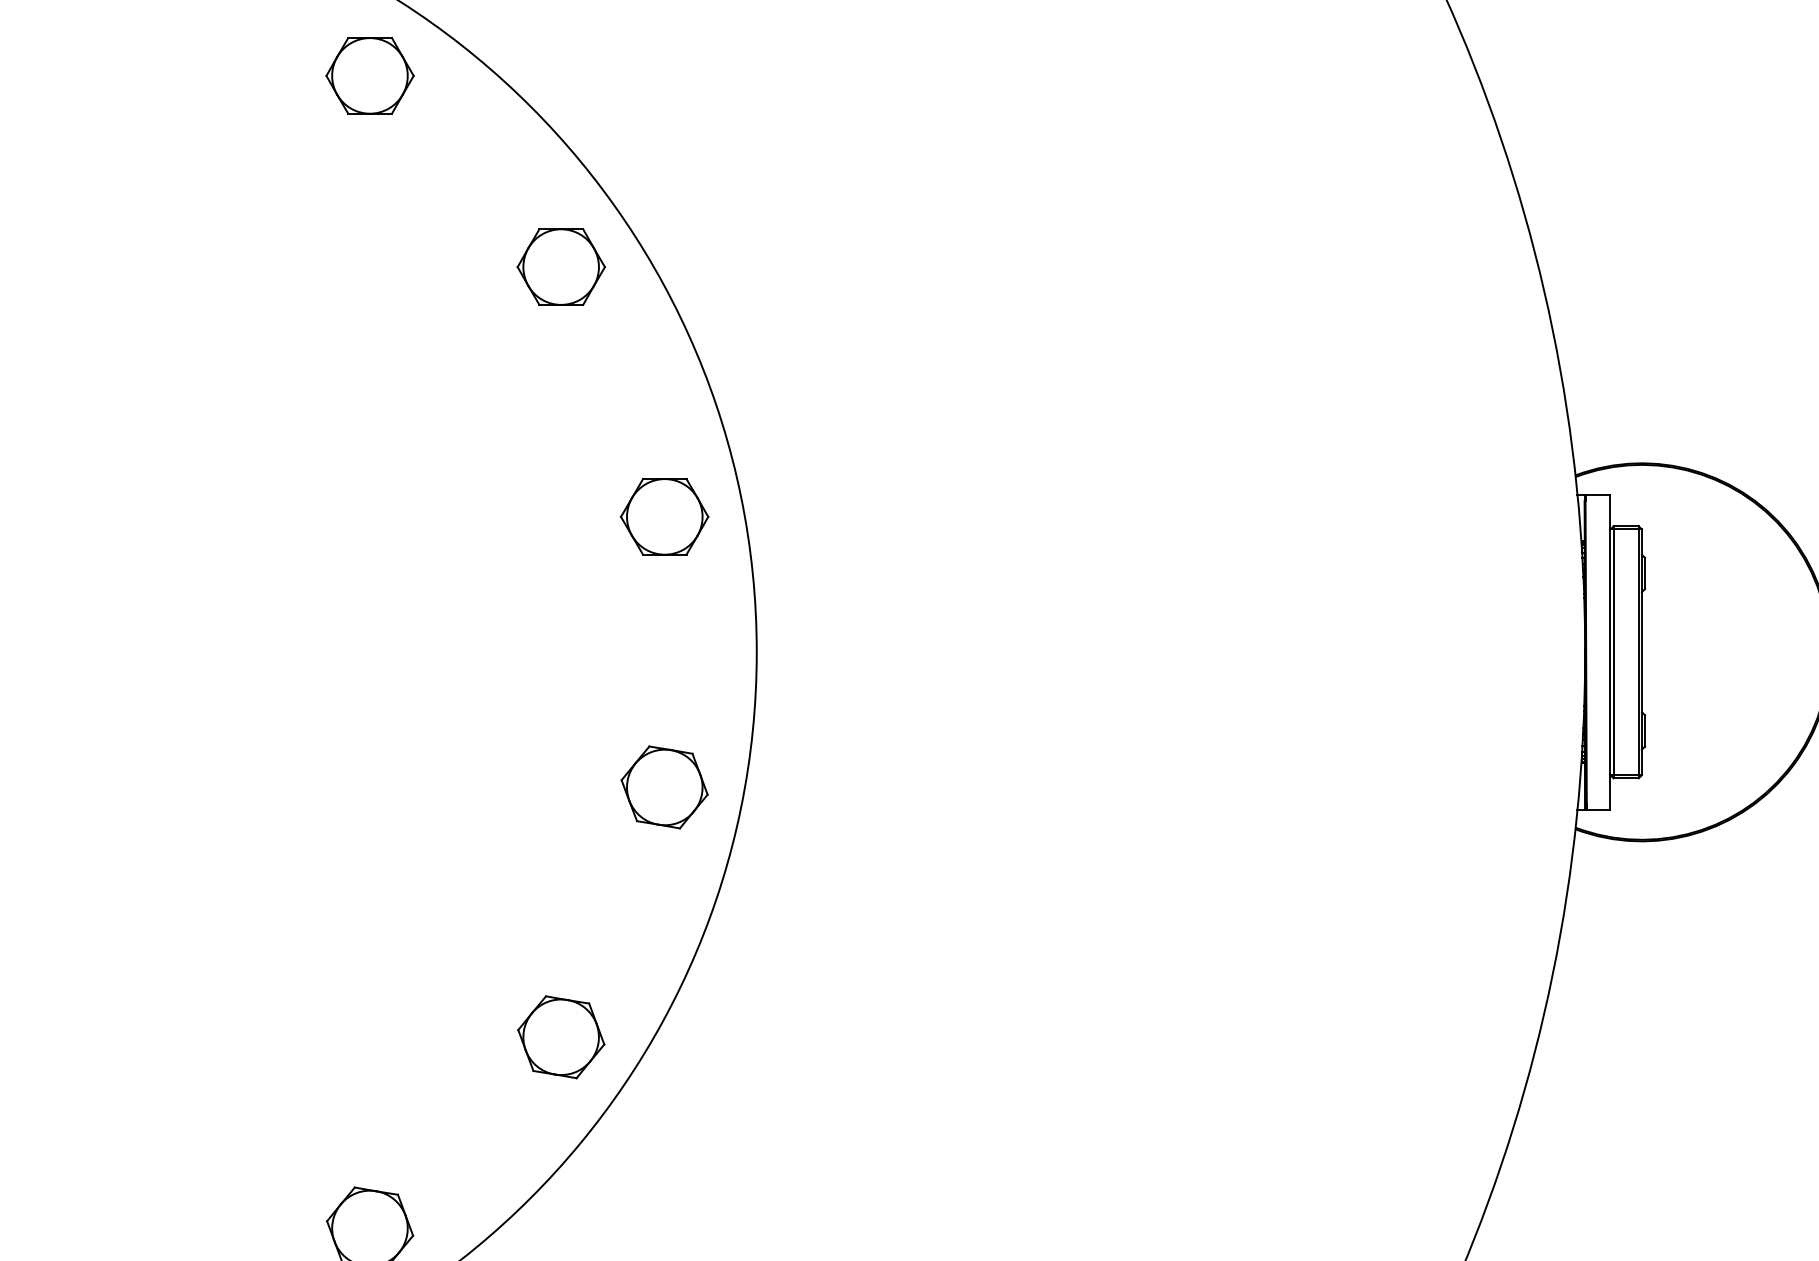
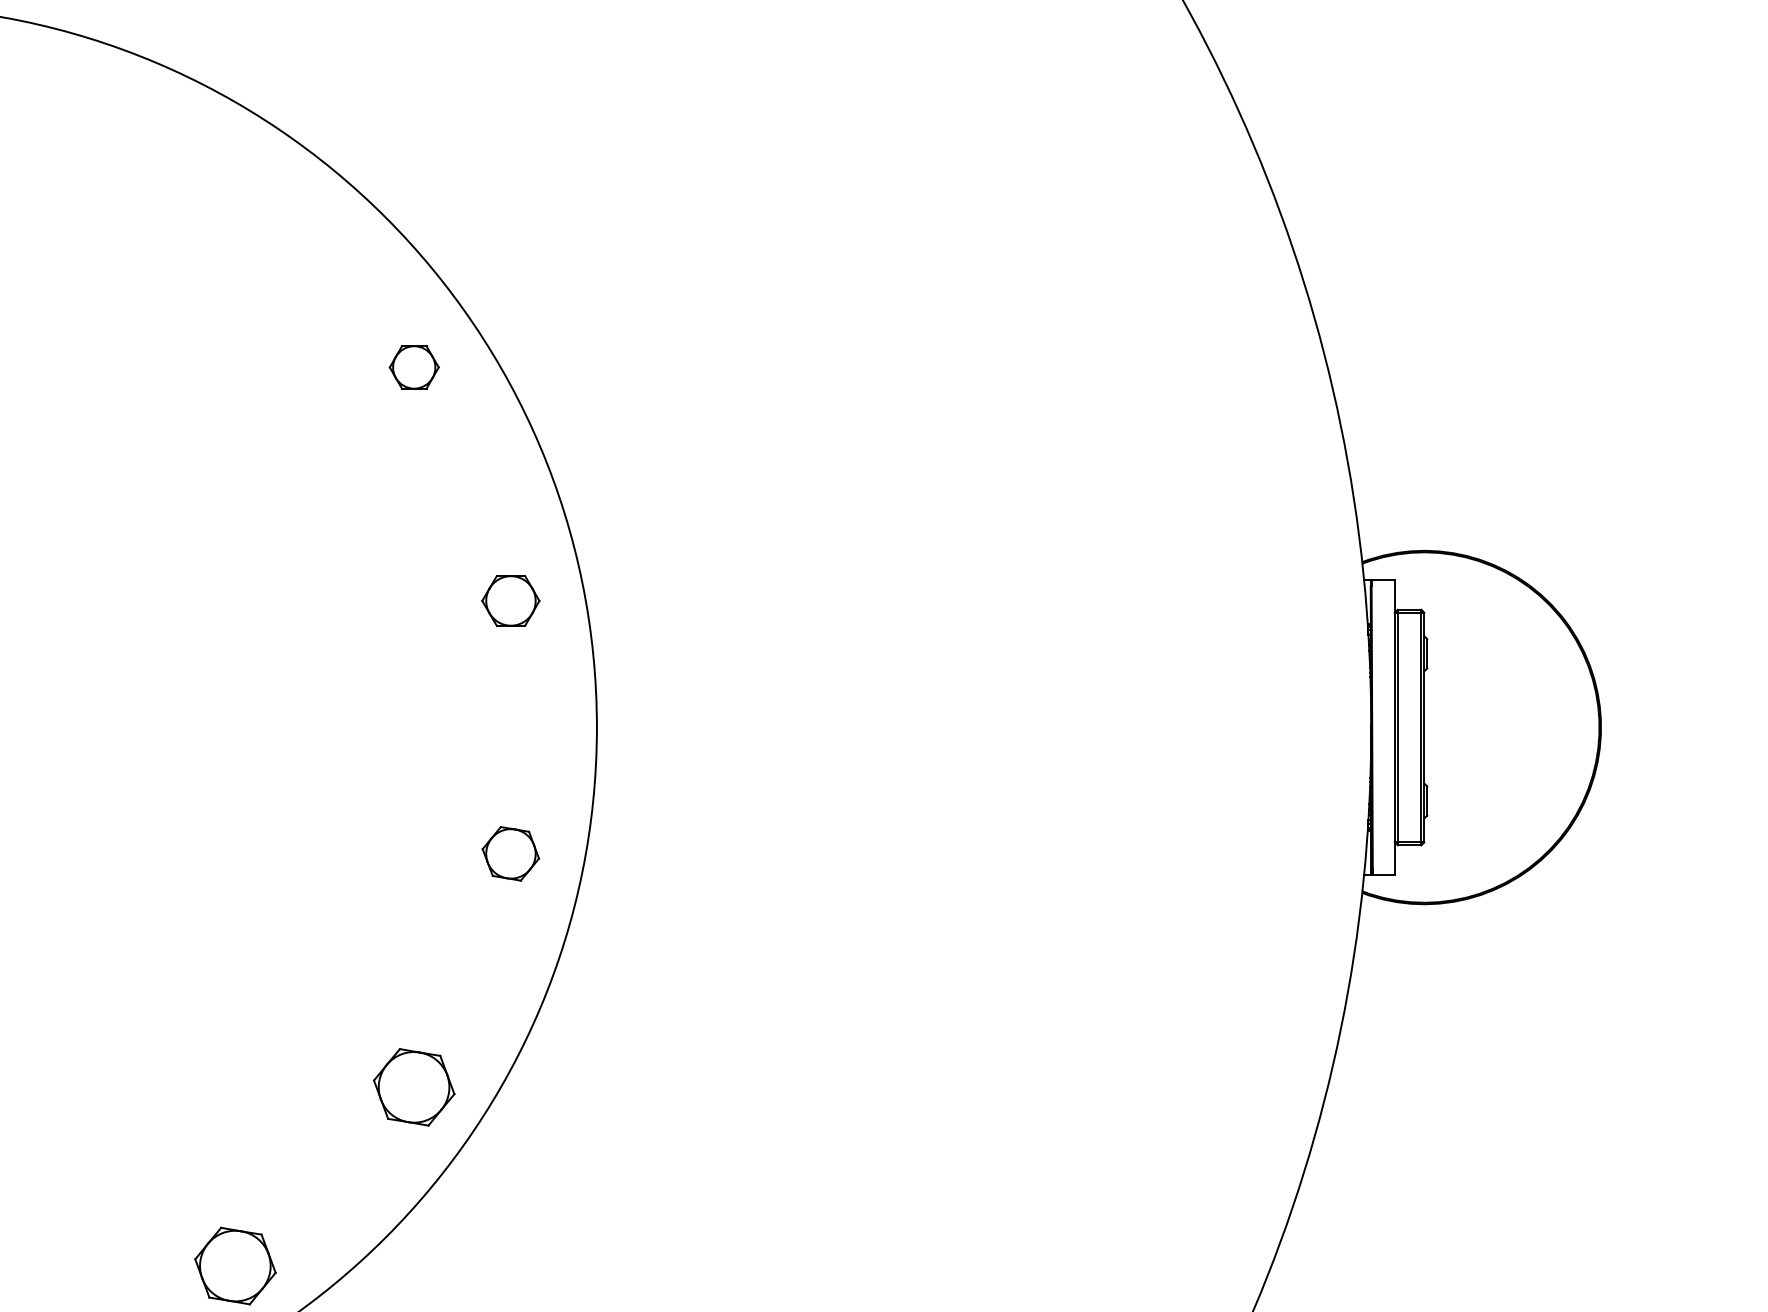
part: (370, 75) -> (235, 188), removed
part: (561, 267) -> (414, 367), size x0.6
part: (664, 516) -> (510, 600), size x0.7
part: (664, 787) -> (510, 853), size x0.7

